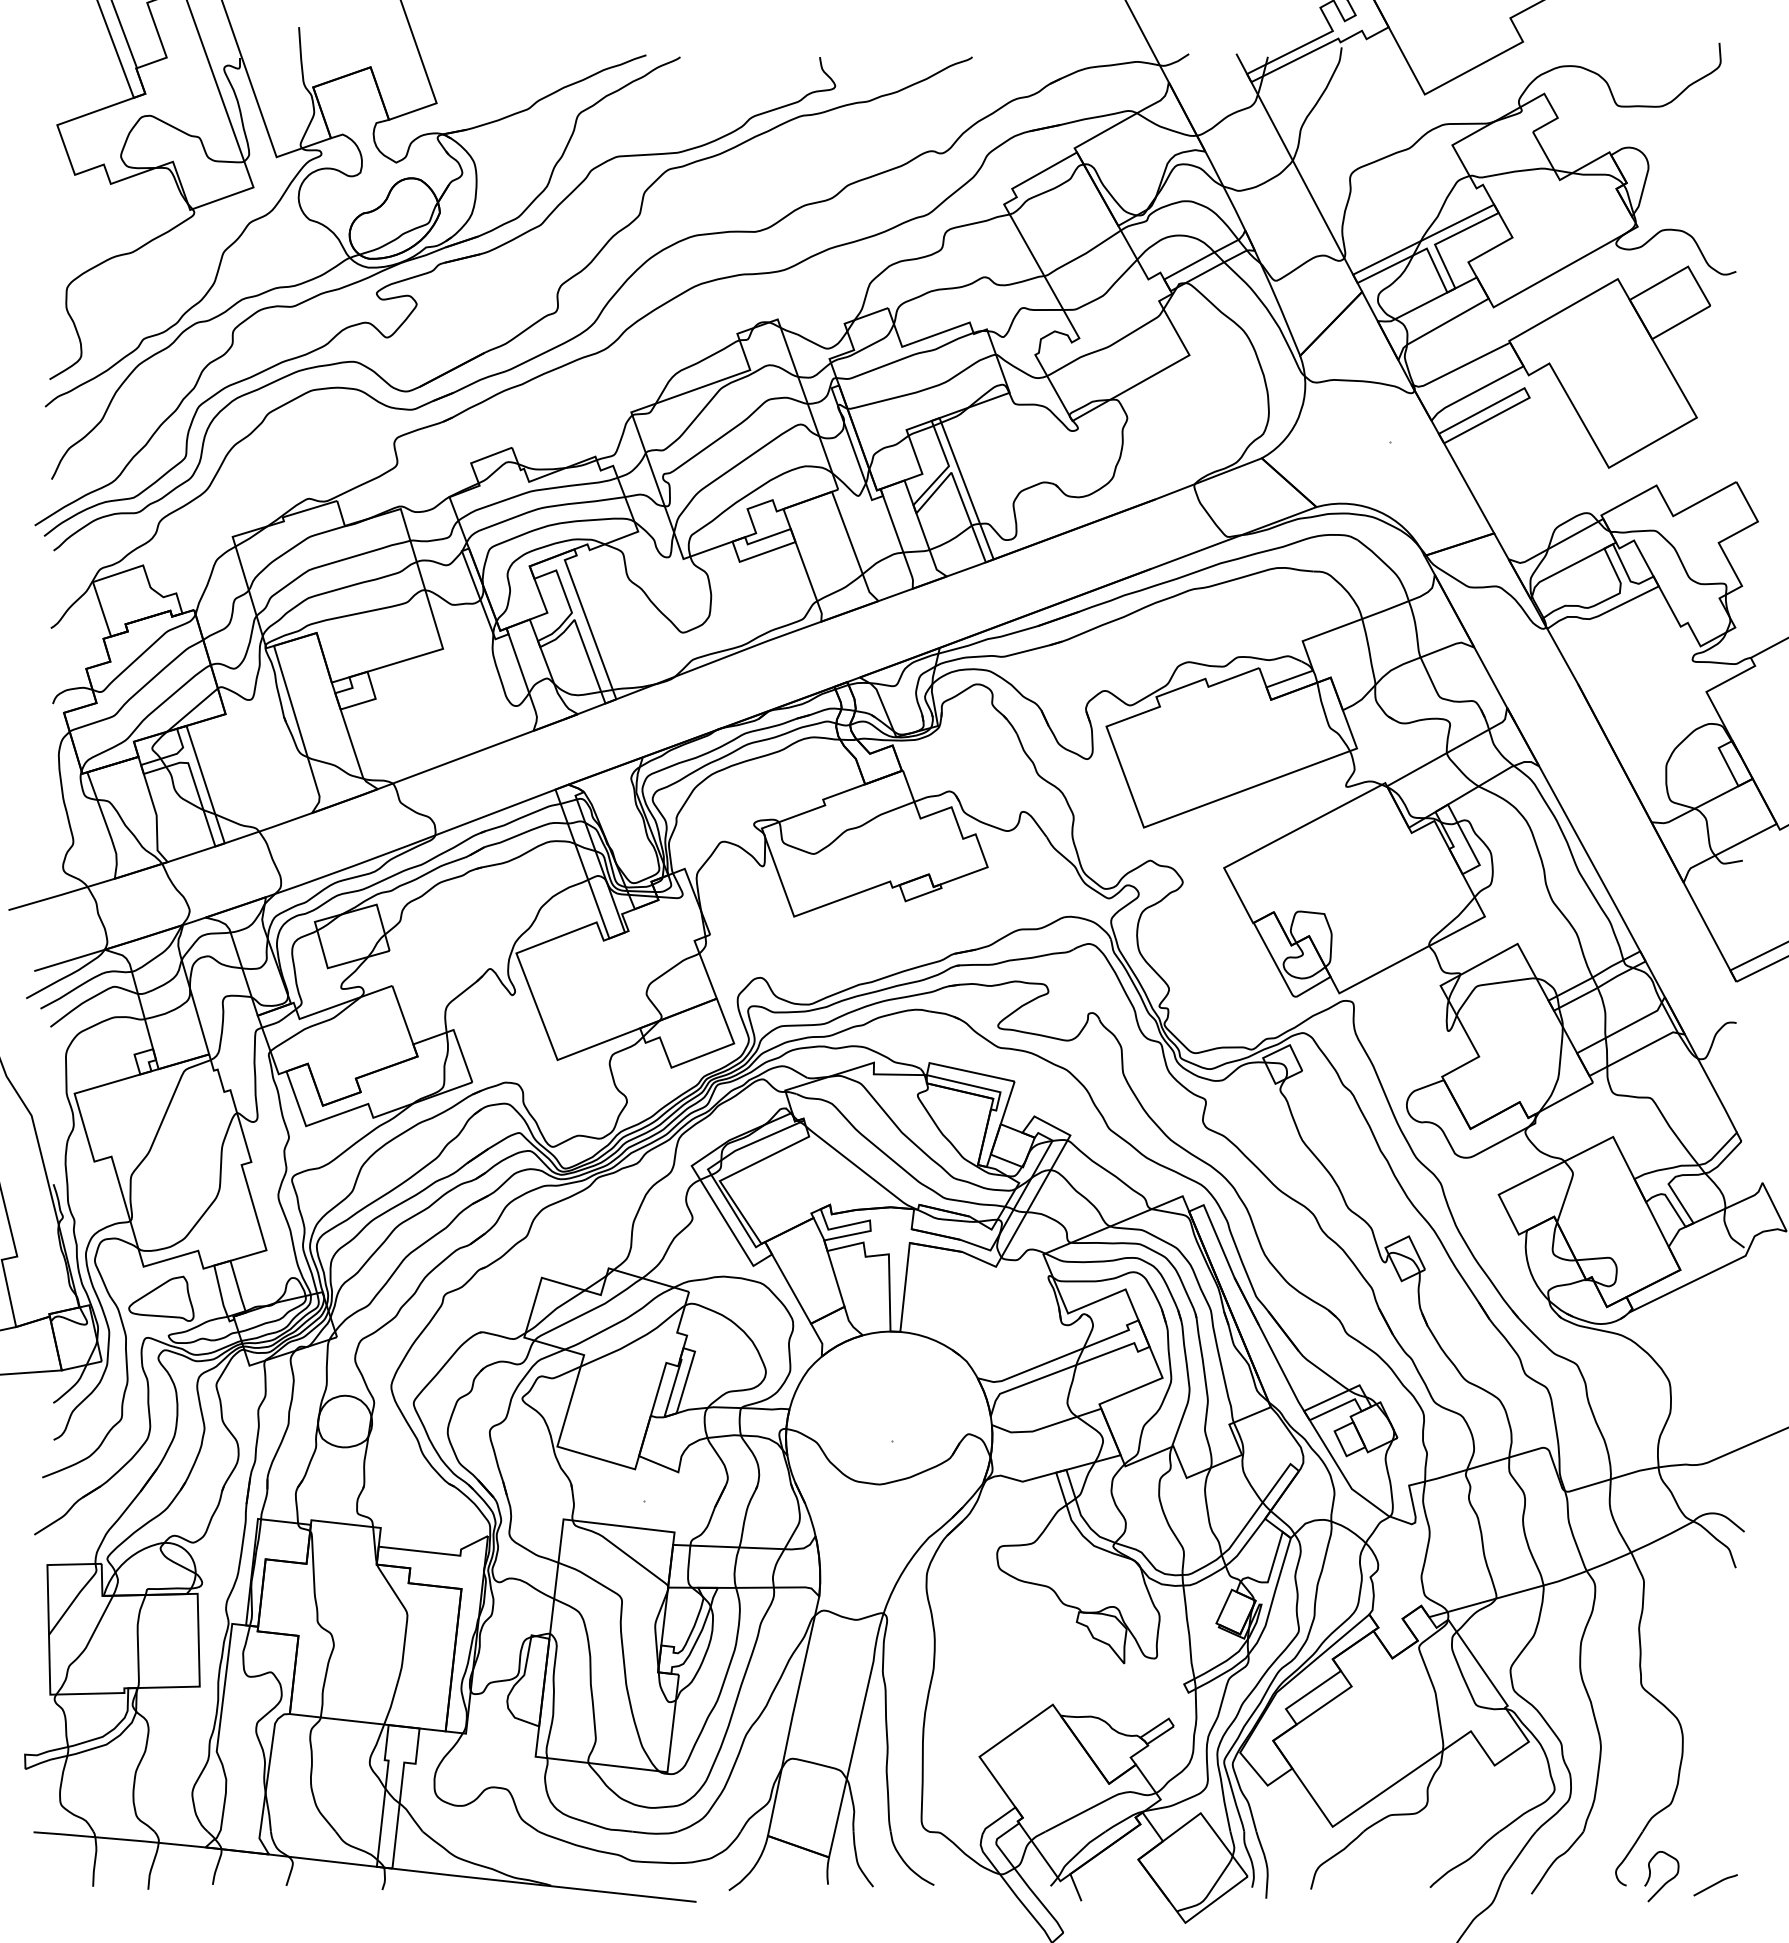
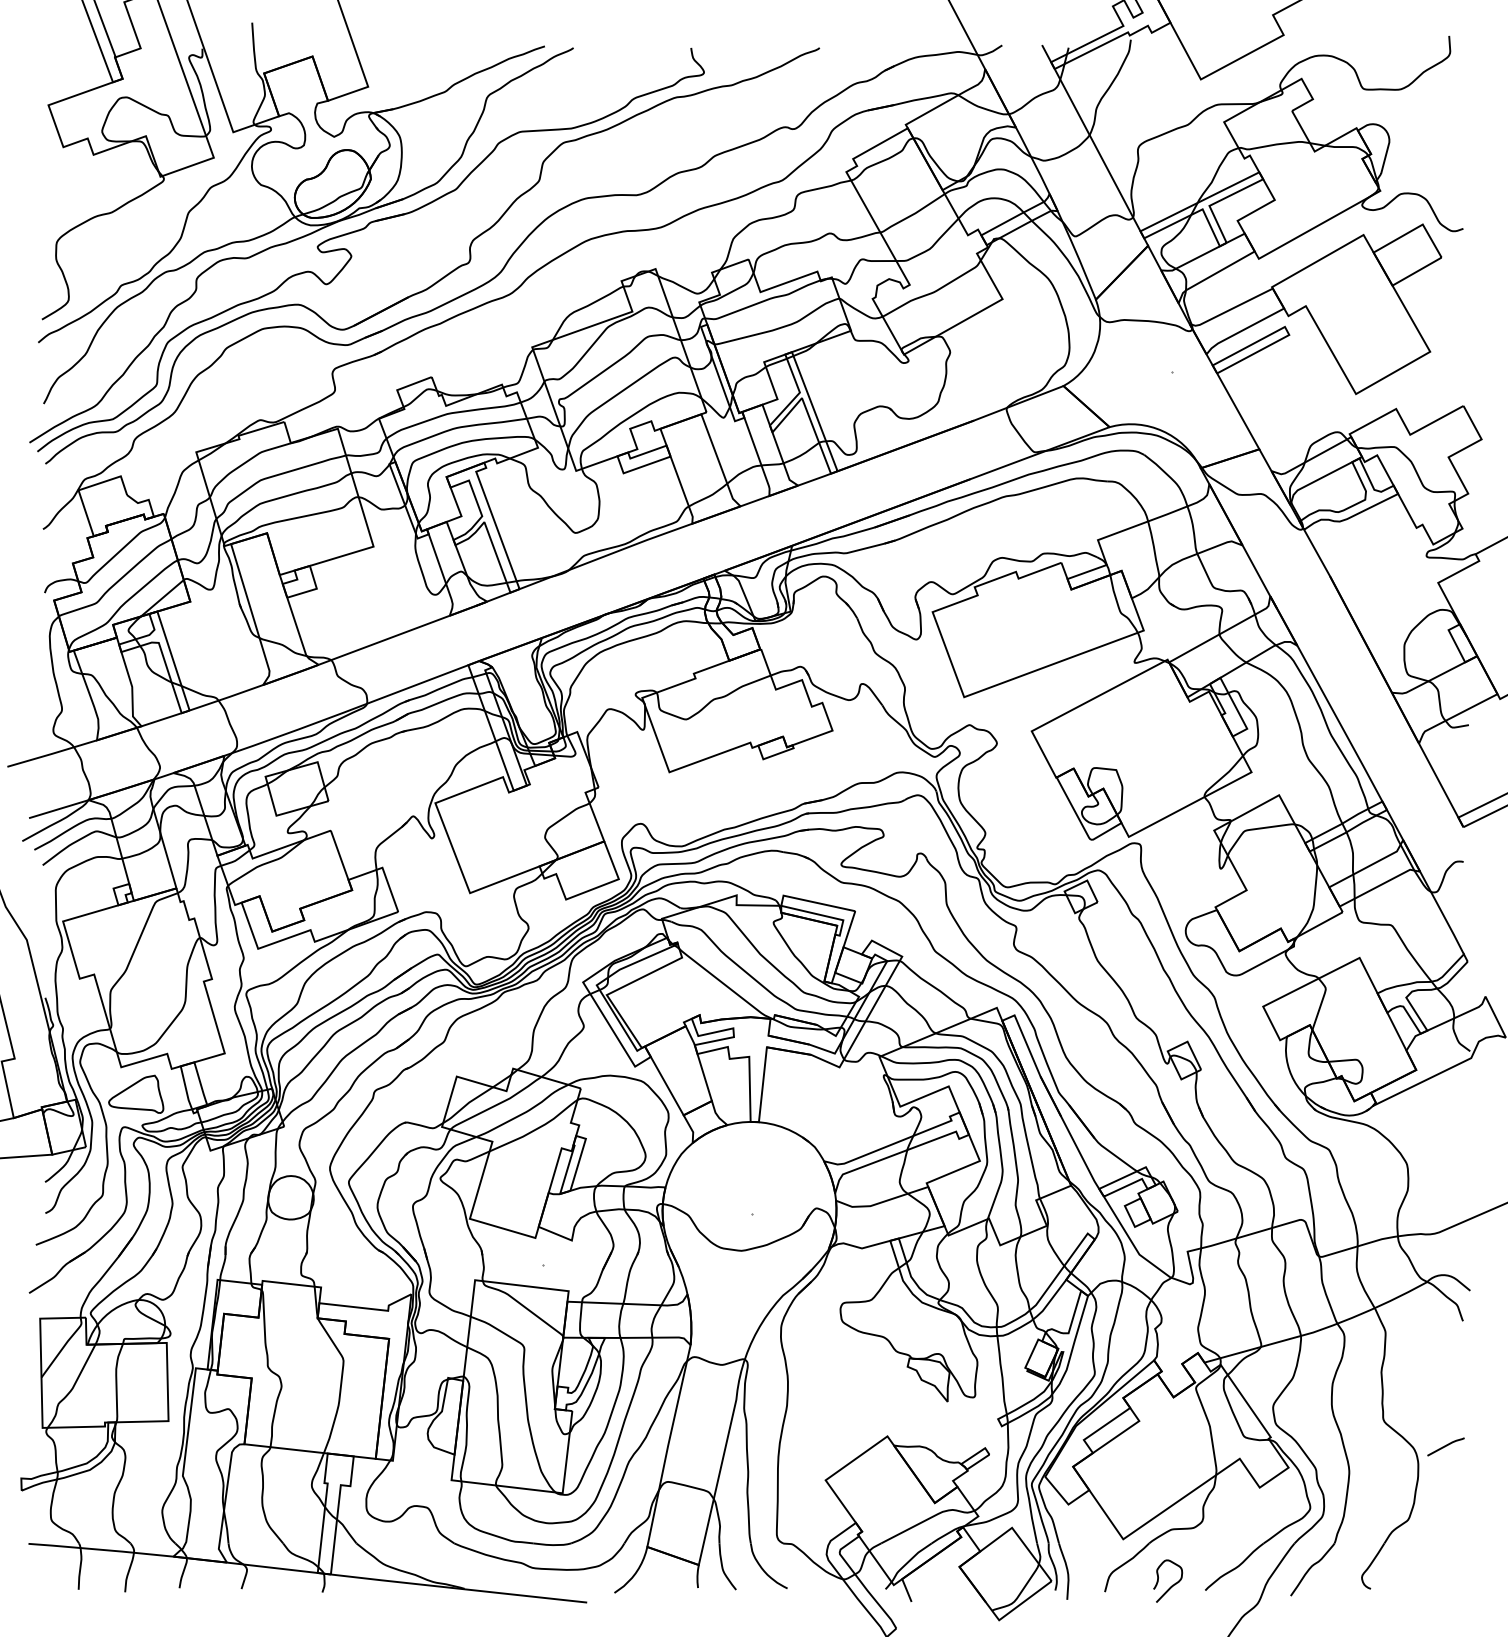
curve: (1666, 1881) -> (1171, 1585), moved
line: (1715, 1885) -> (1445, 1447), moved

